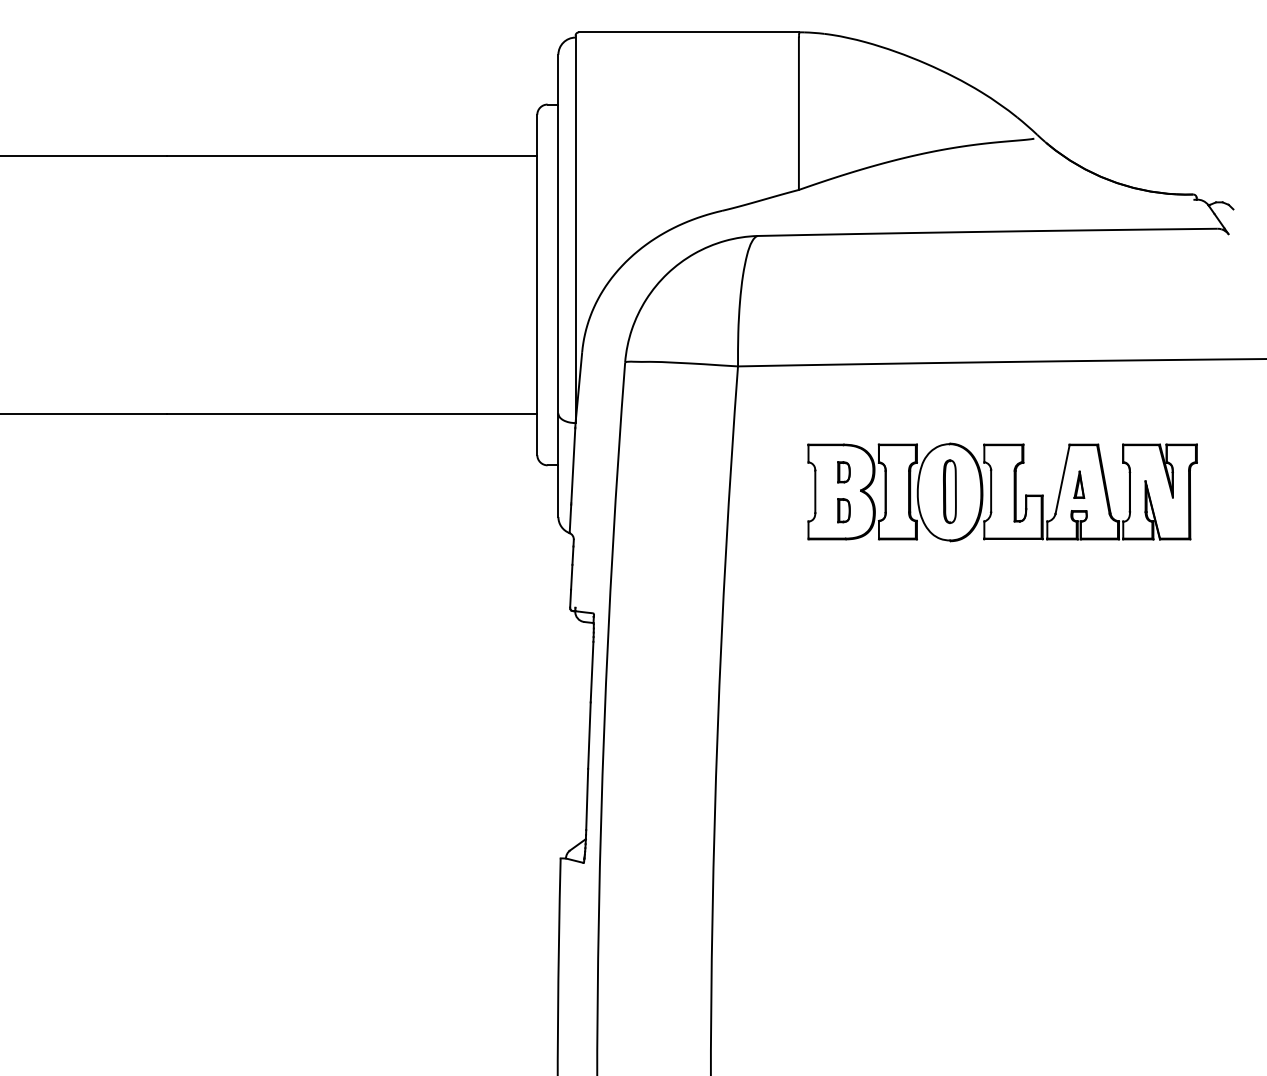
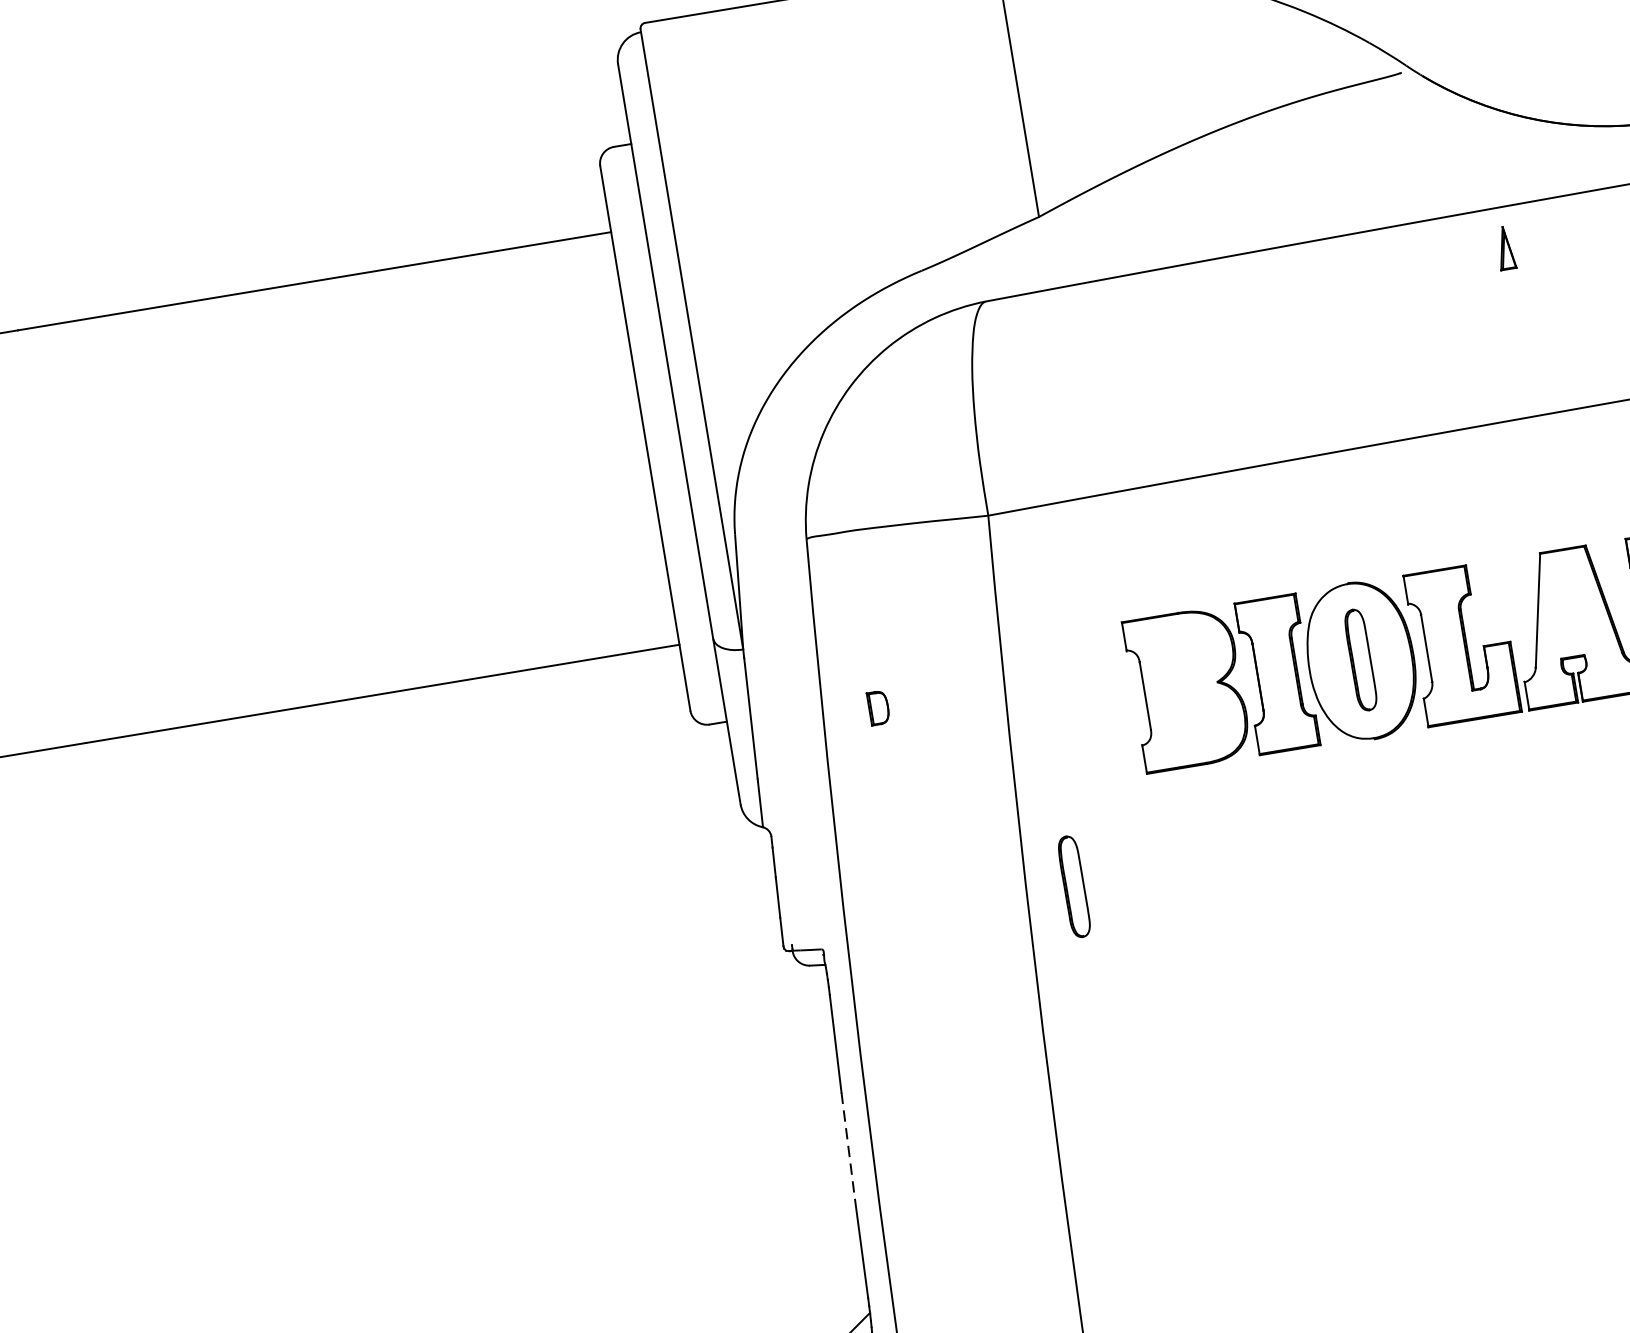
part: (843, 472) -> (877, 708), moved
part: (1079, 484) -> (1505, 247), moved
part: (843, 510) -> (1195, 718), removed
part: (752, 600) -> (1073, 886), added
line: (589, 736) -> (848, 1147), solid -> dashed

